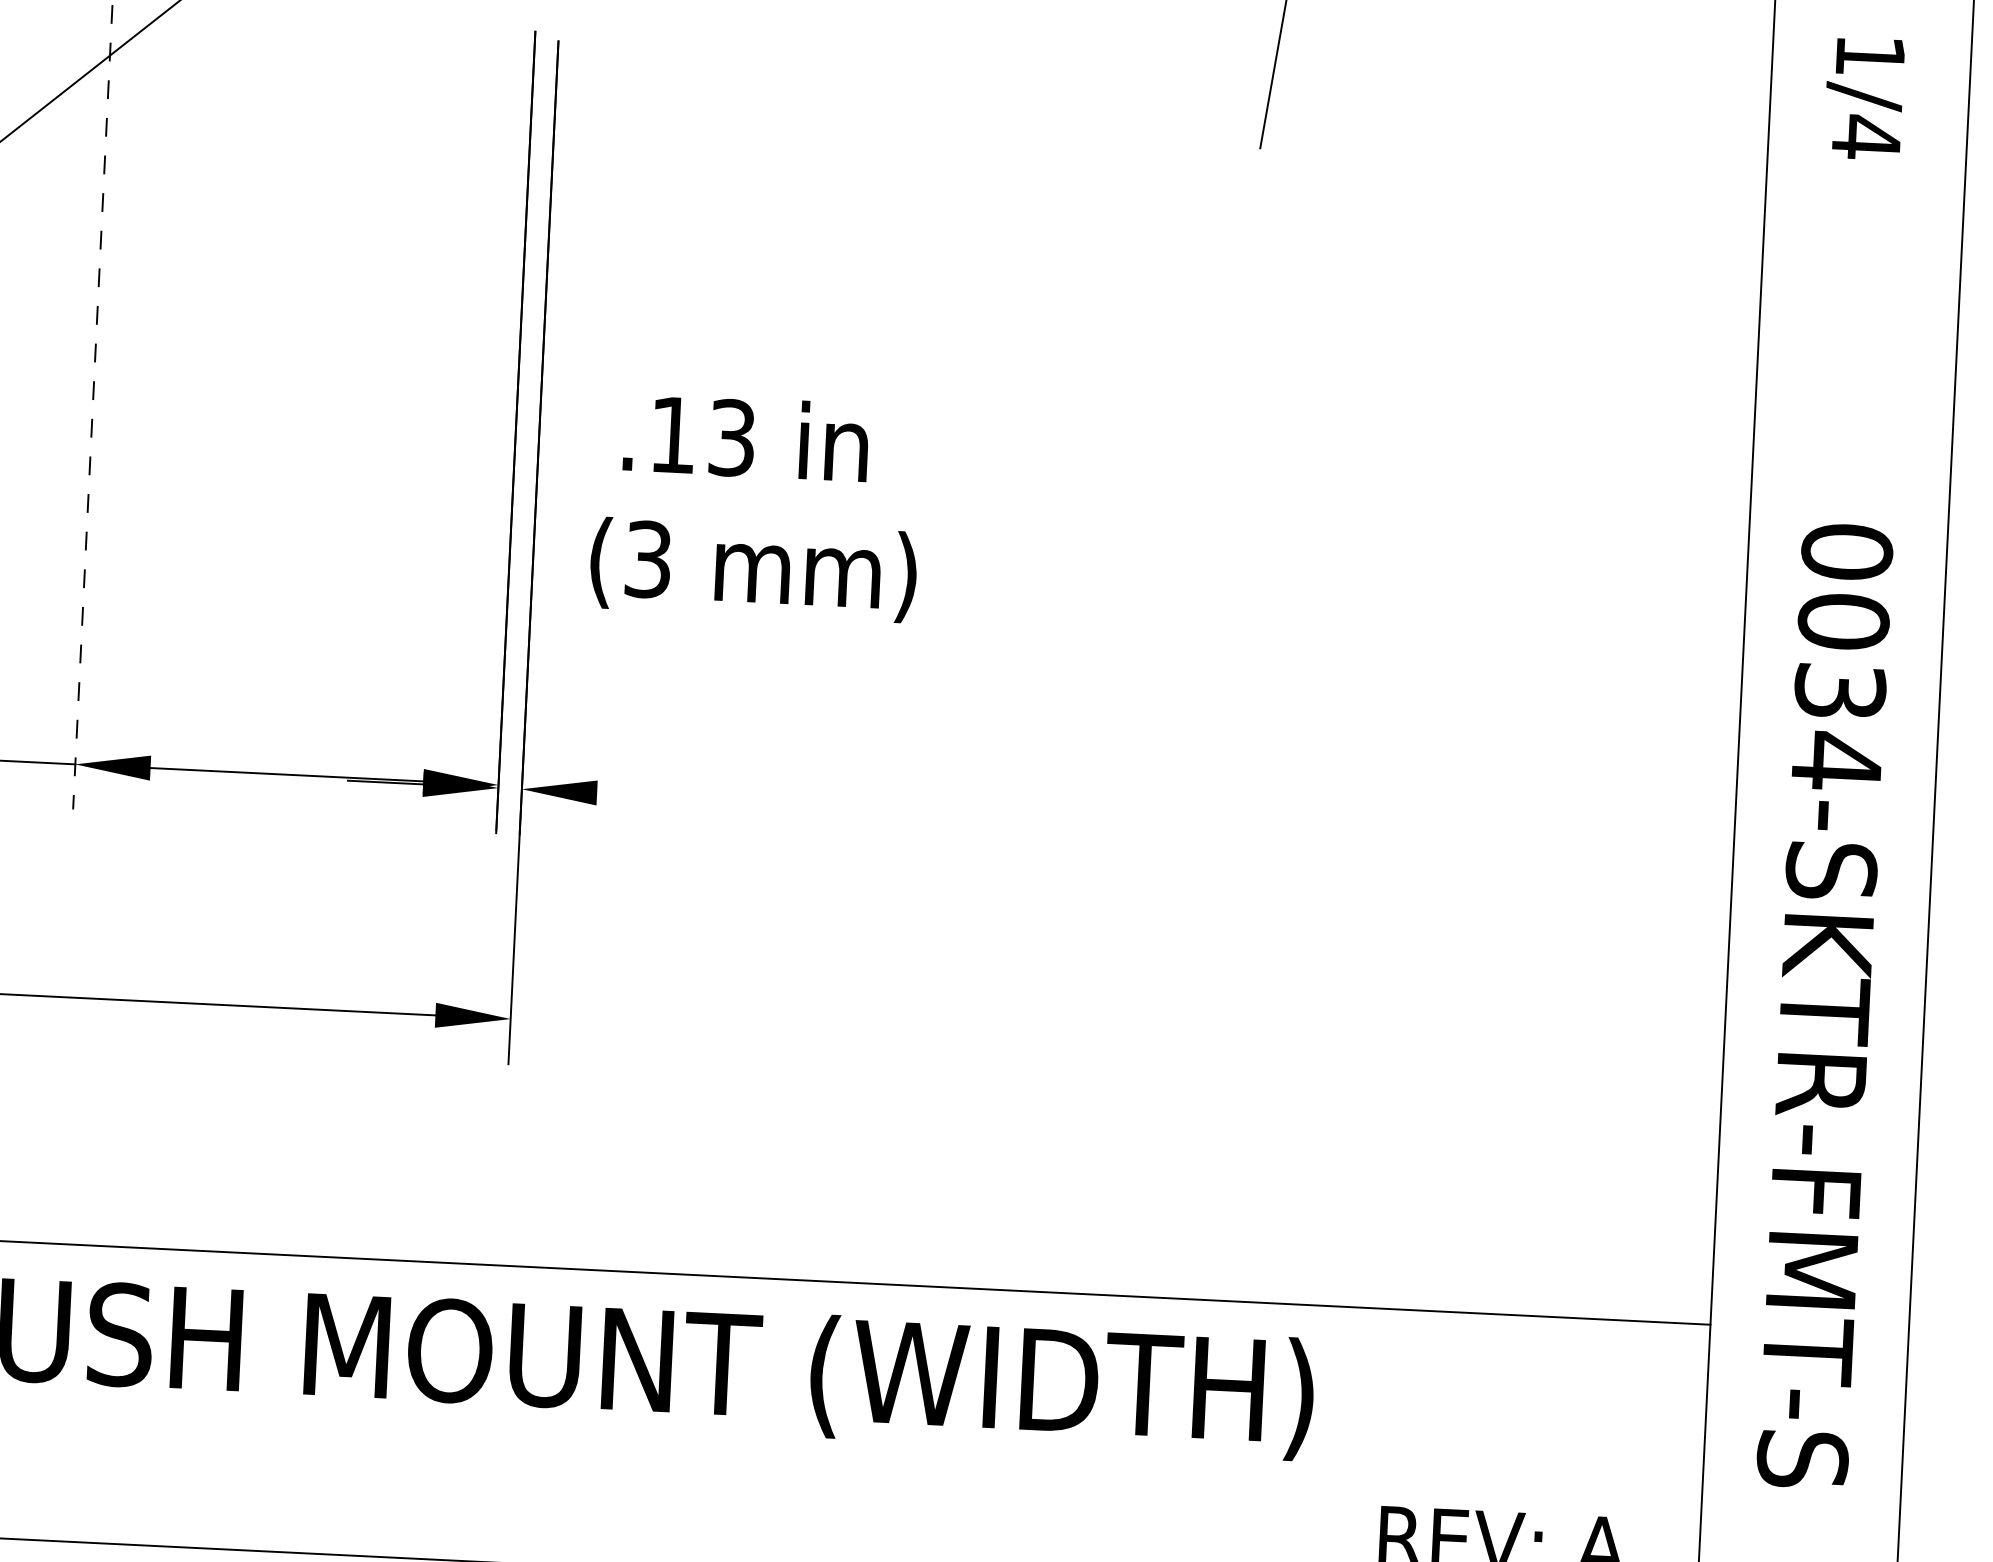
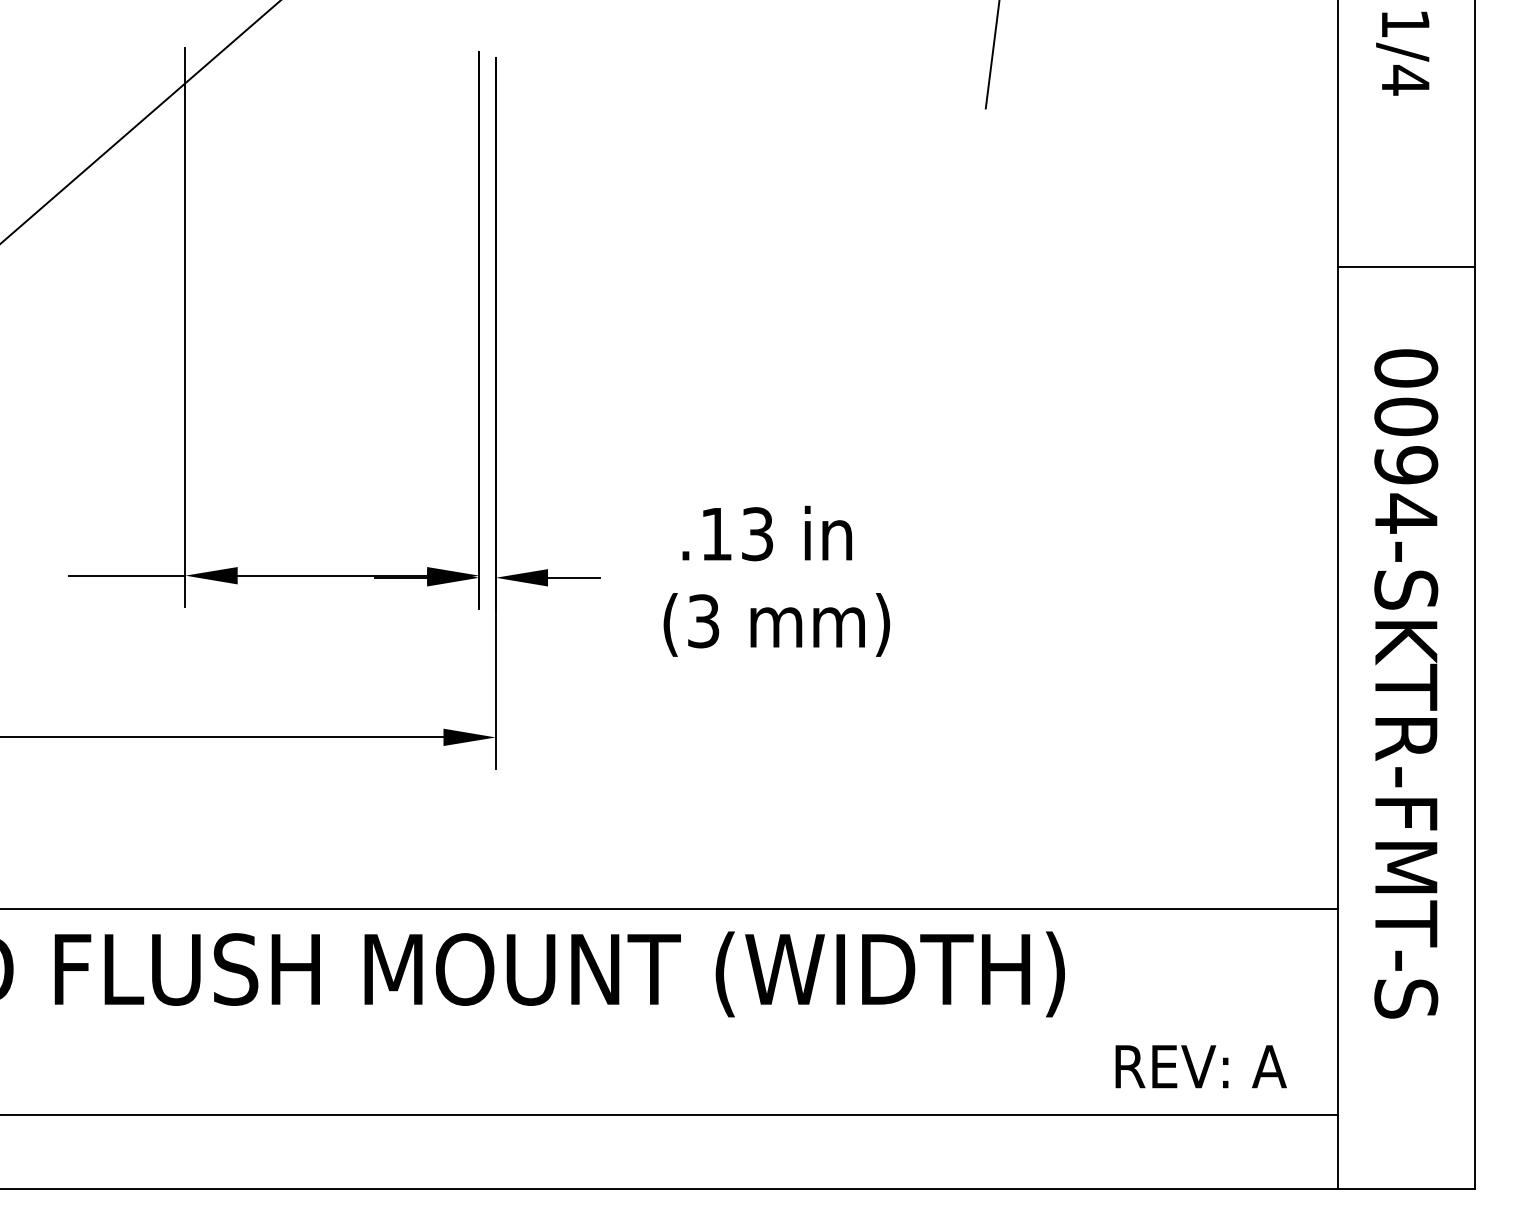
line: (1854, 405) -> (1406, 266), added
line: (92, 408) -> (185, 328), dashed -> solid
text: (756, 505) -> (776, 580), moved
text: (1840, 691) -> (1406, 465), 0034-SKTR-FMT-S -> 0094-SKTR-FMT-S
line: (635, 794) -> (574, 577), added

